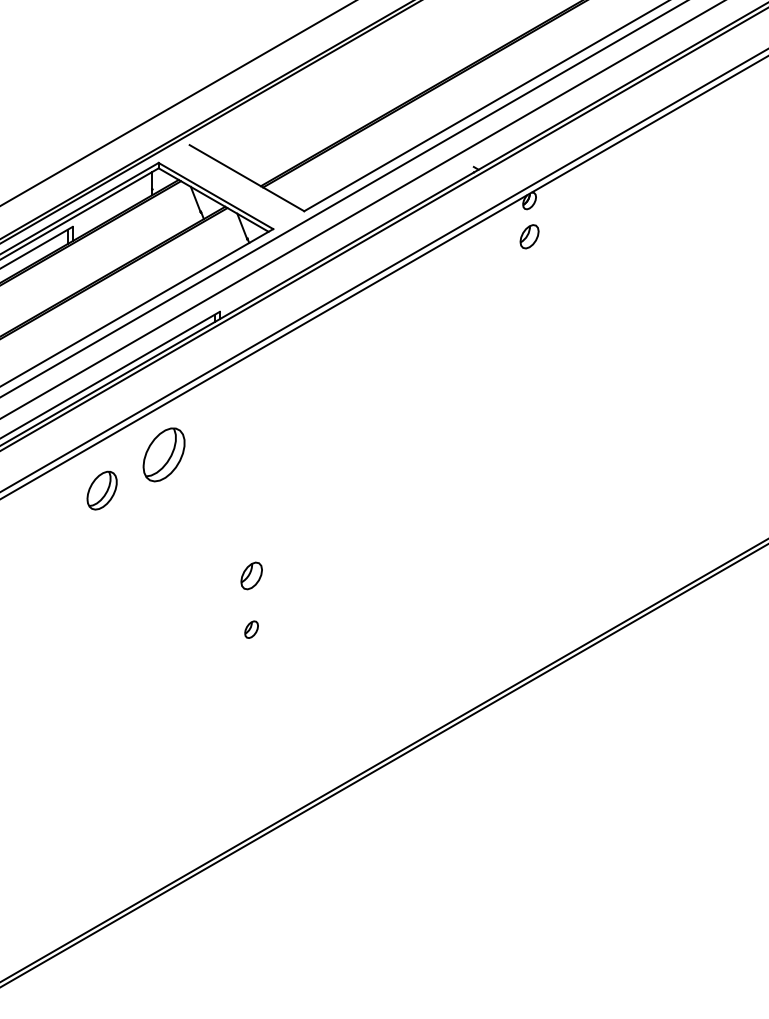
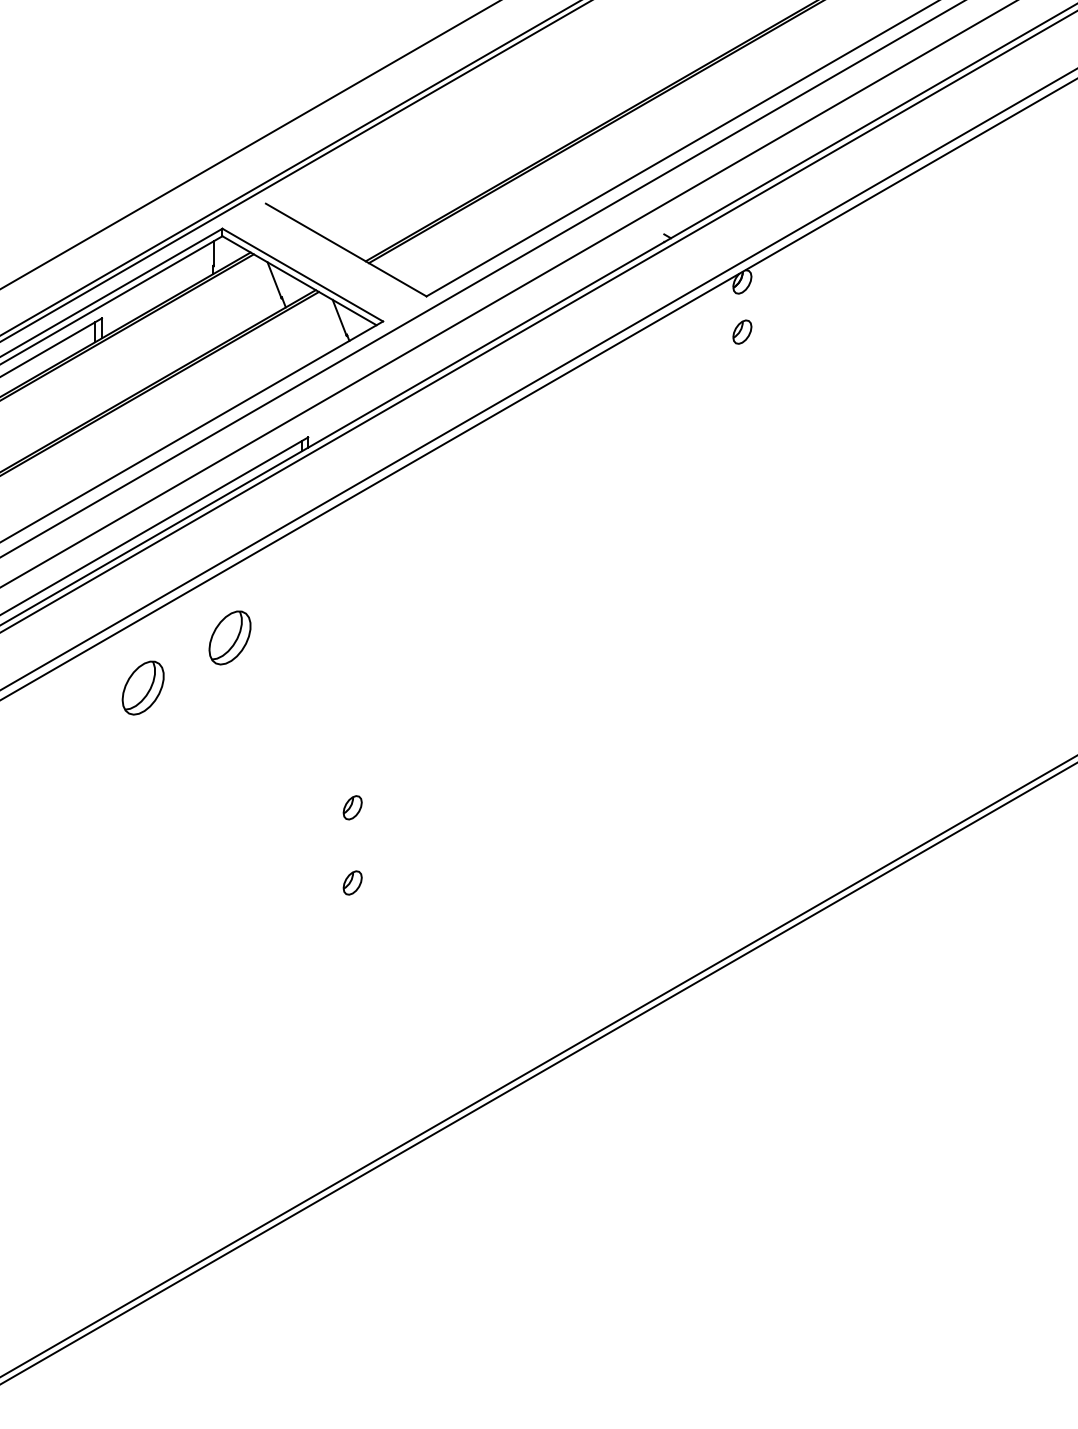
part: (529, 236) -> (742, 331), size x0.71
part: (163, 454) -> (229, 637), size x0.71
part: (251, 575) -> (352, 807), size x0.62

